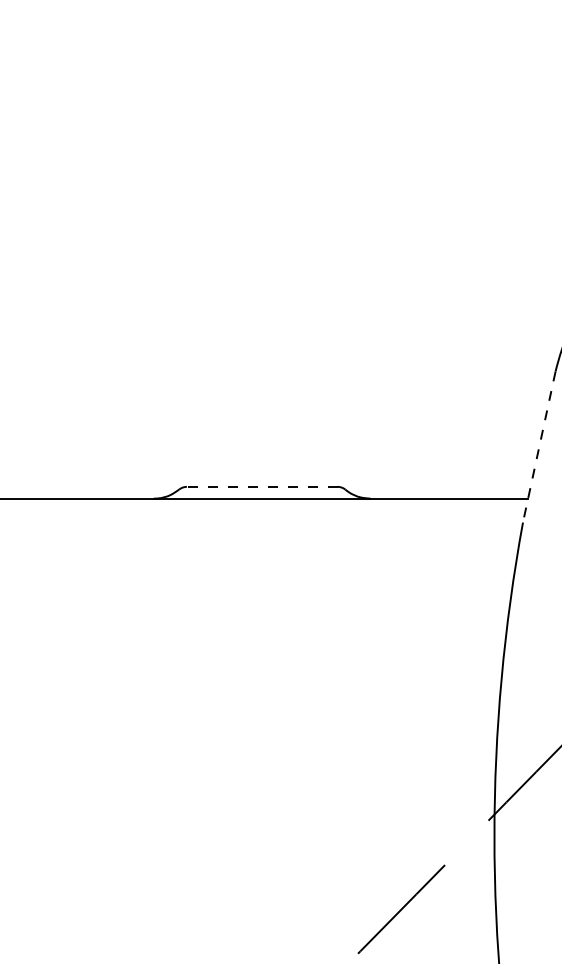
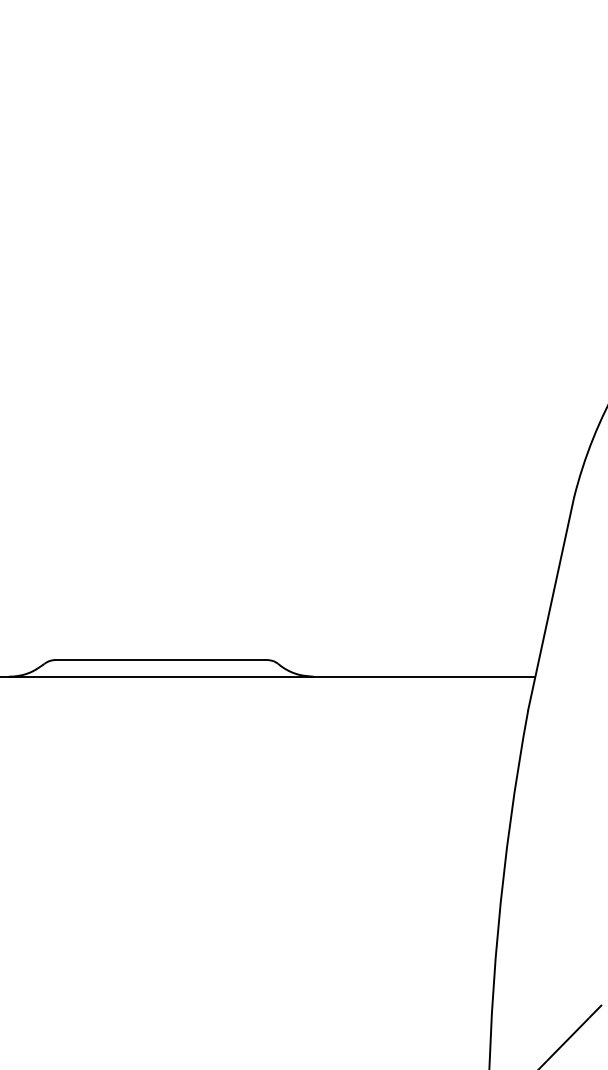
line: (539, 447) -> (551, 604), dashed -> solid
line: (261, 486) -> (160, 659), dashed -> solid

